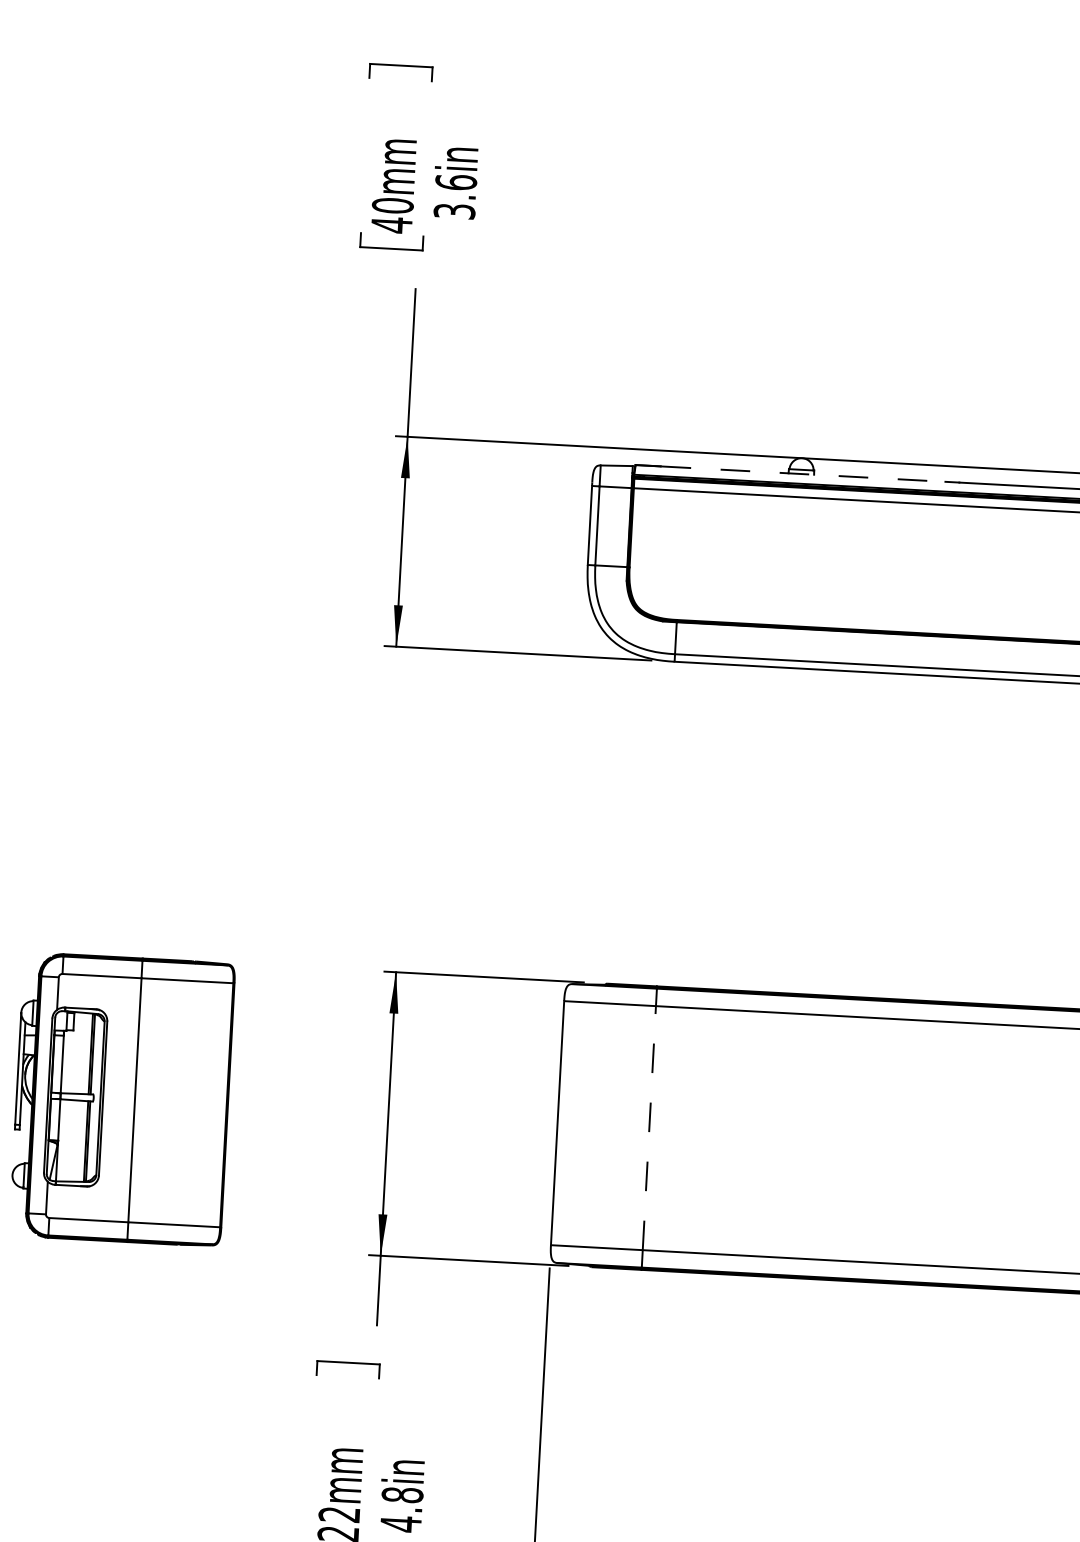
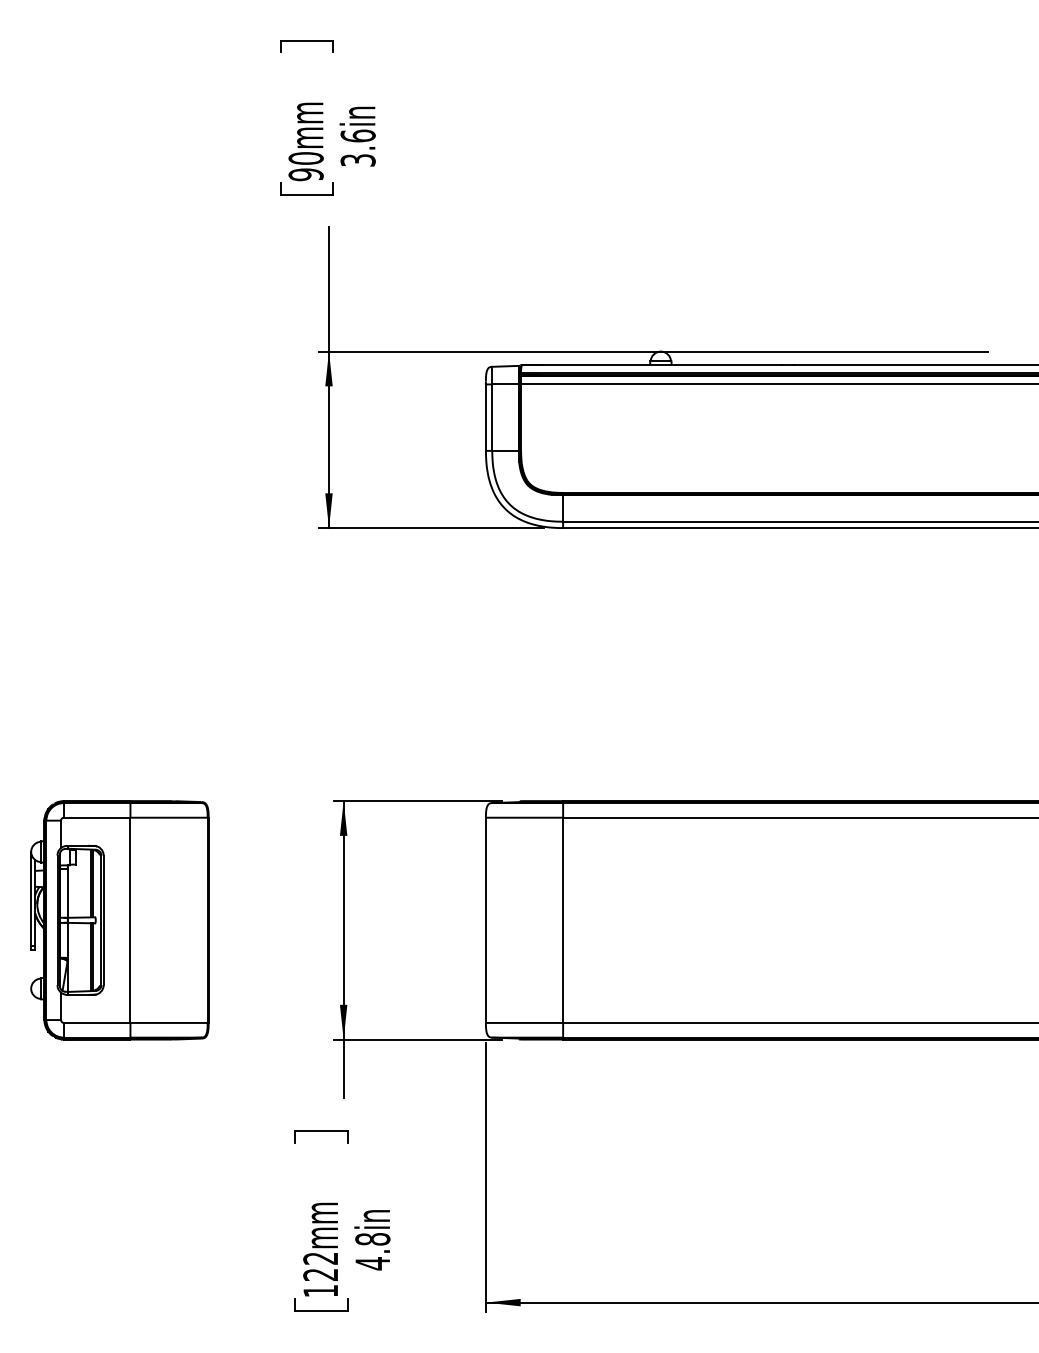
text: (391, 224) -> (305, 174), 40mm -> 90mm
line: (804, 473) -> (663, 364), dashed -> solid
line: (649, 1128) -> (563, 920), dashed -> solid

